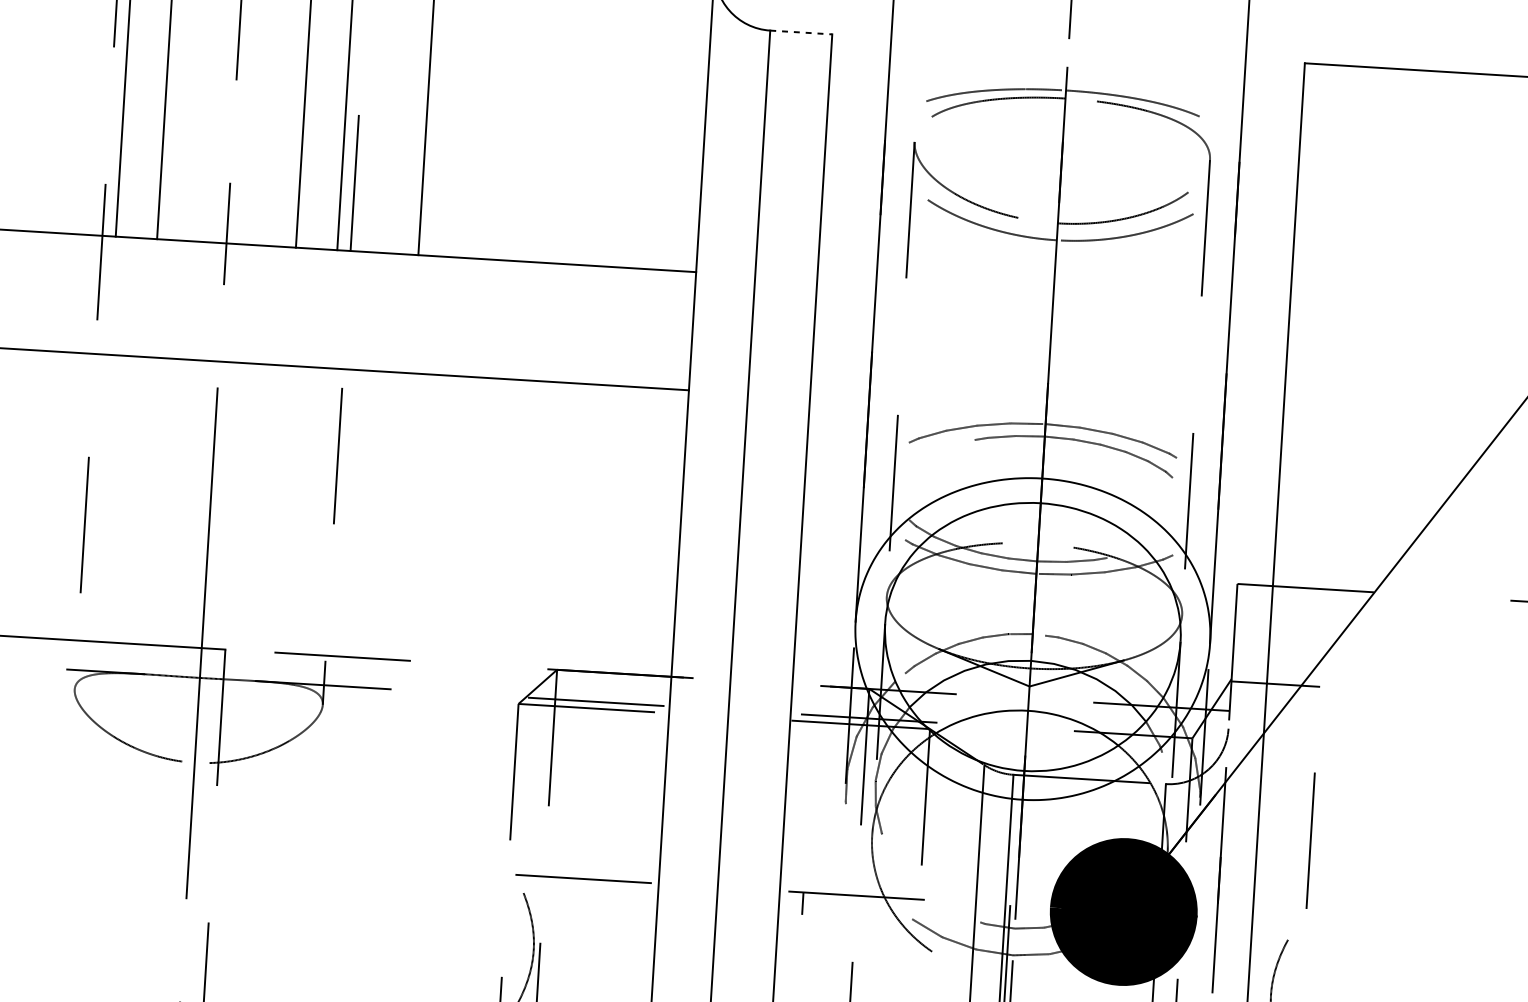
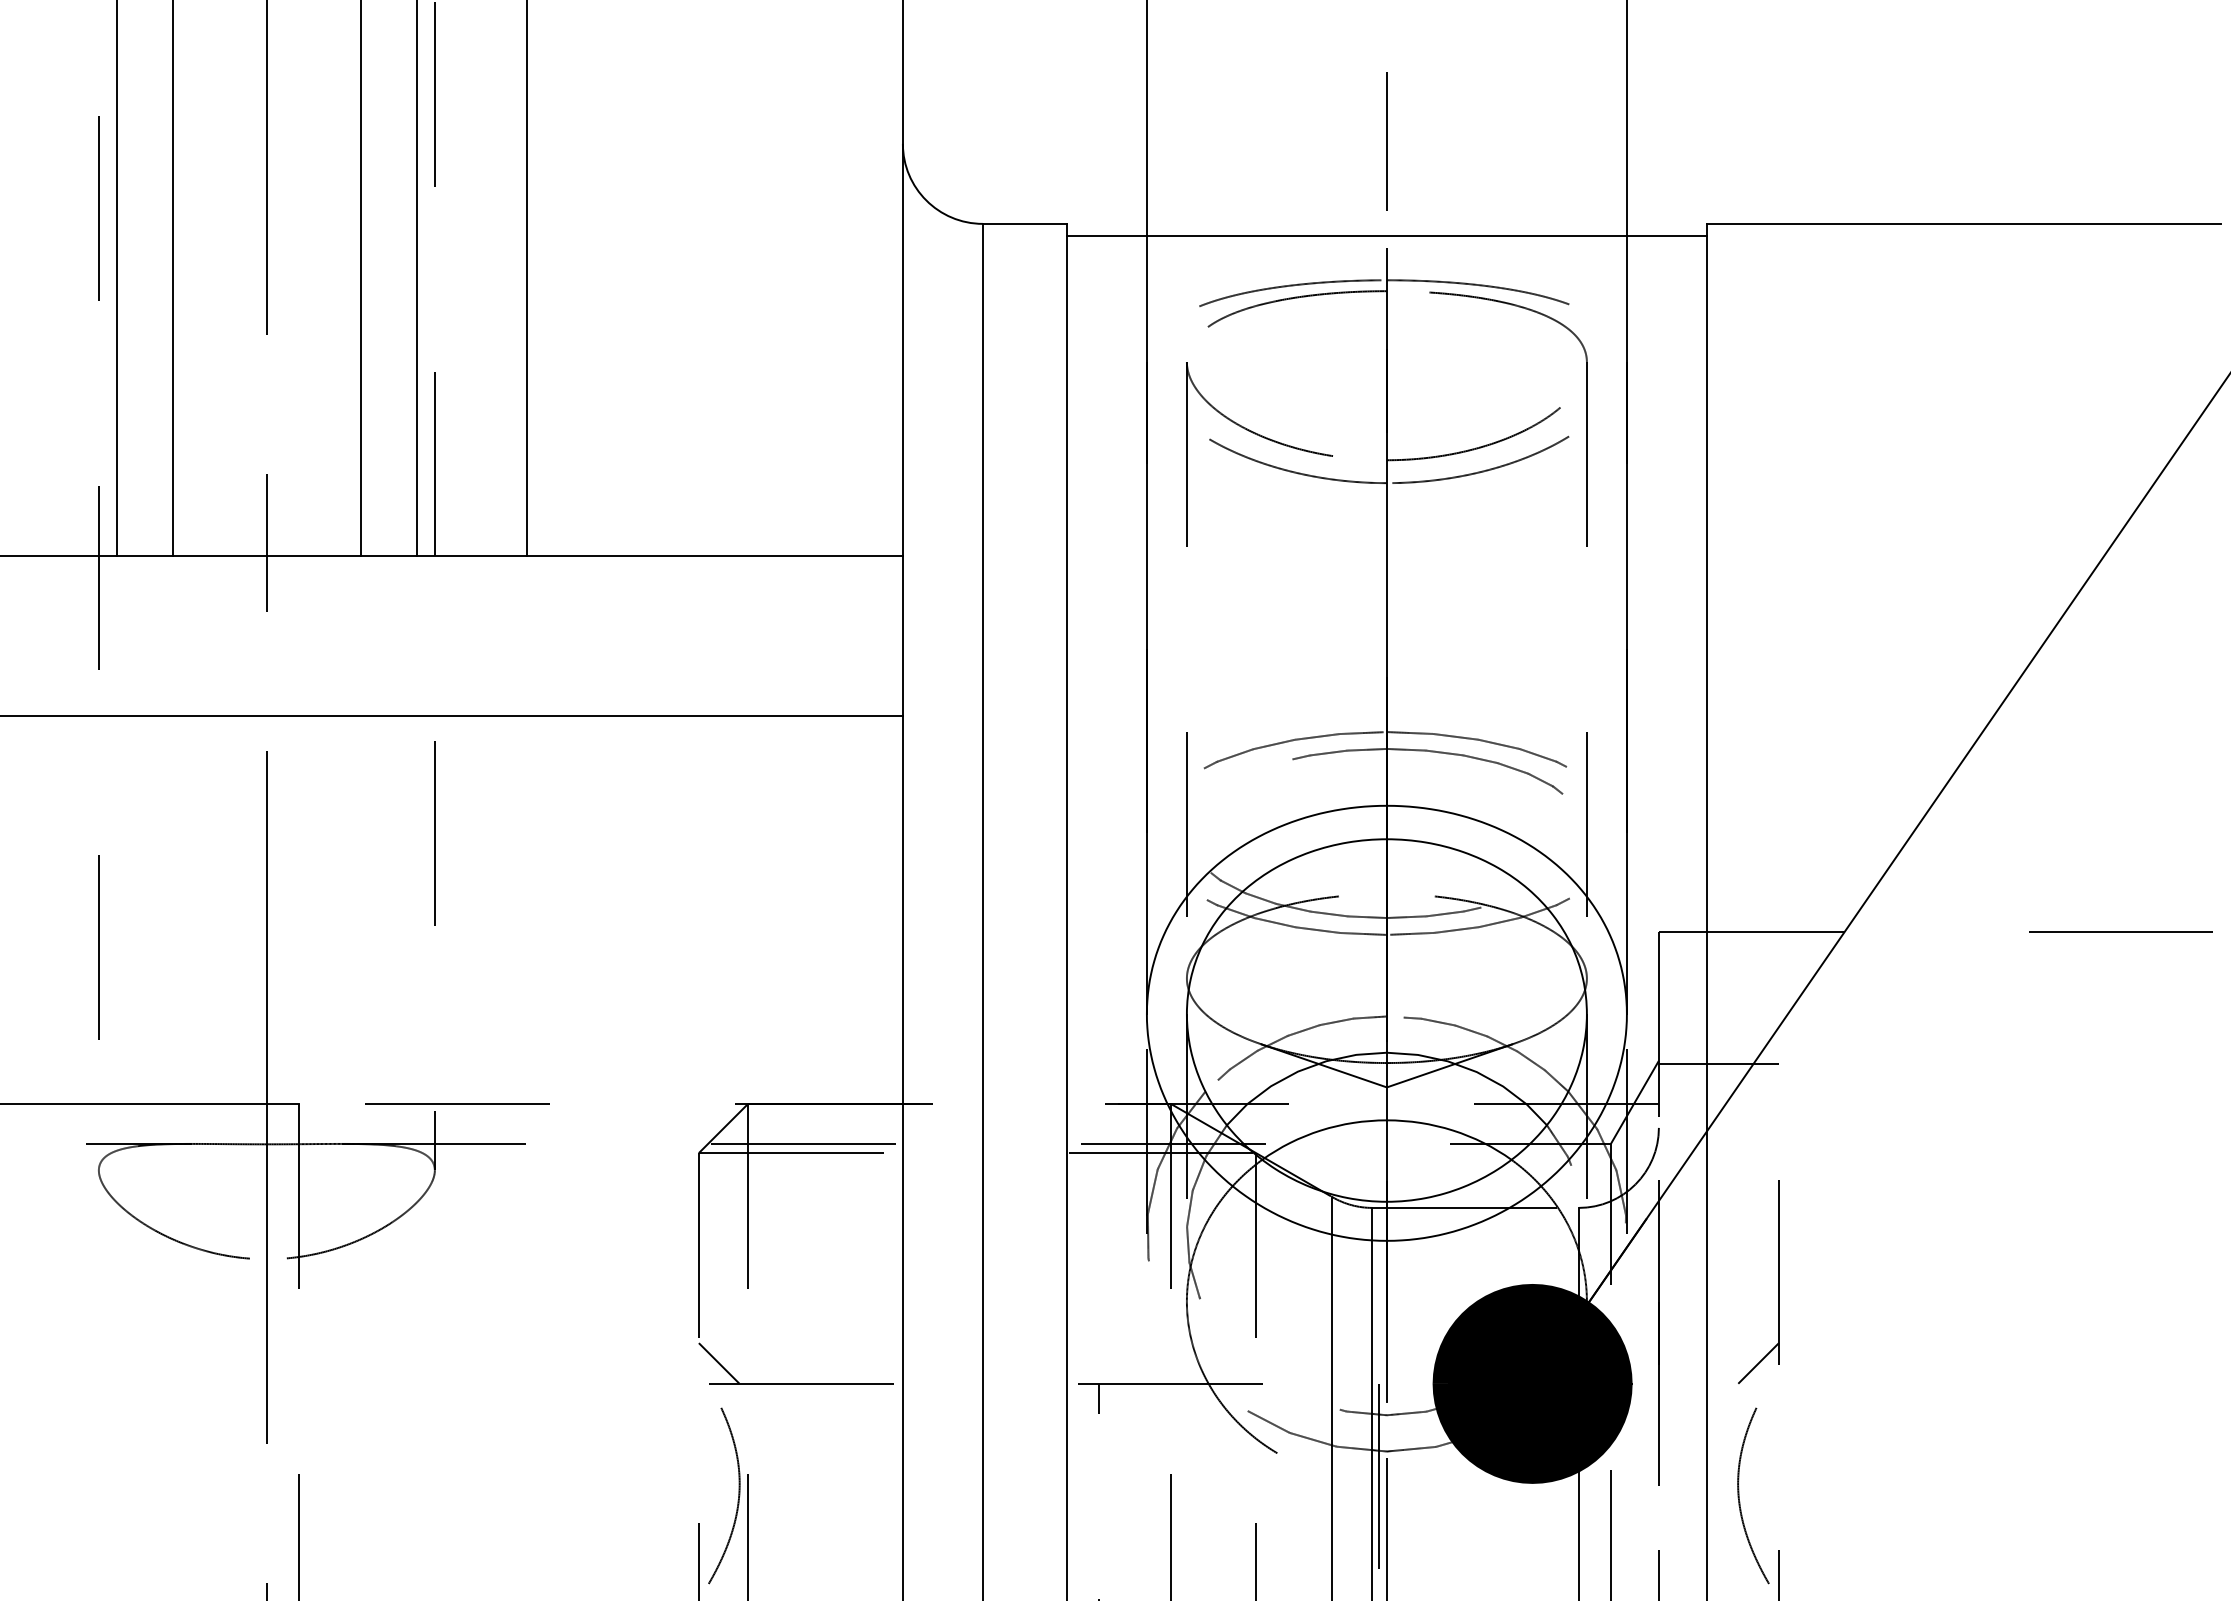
line: (801, 32) -> (1025, 223), dashed -> solid
line: (1067, 57) -> (1386, 235), added
line: (523, 860) -> (718, 1363), added
line: (1291, 907) -> (1758, 1363), added

